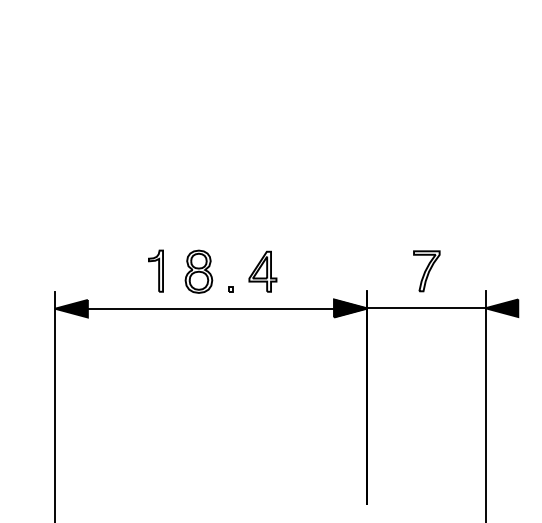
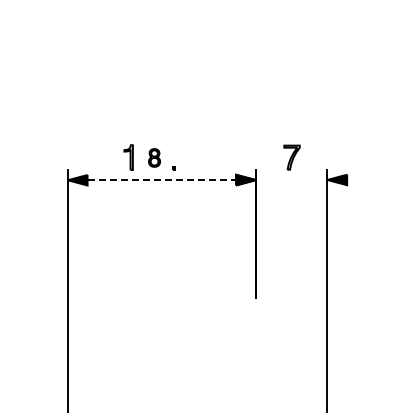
part: (198, 270) -> (154, 157), size x0.7
part: (263, 270) -> (193, 157), removed
line: (425, 307) -> (291, 179), removed
line: (212, 309) -> (162, 180), solid -> dashed

